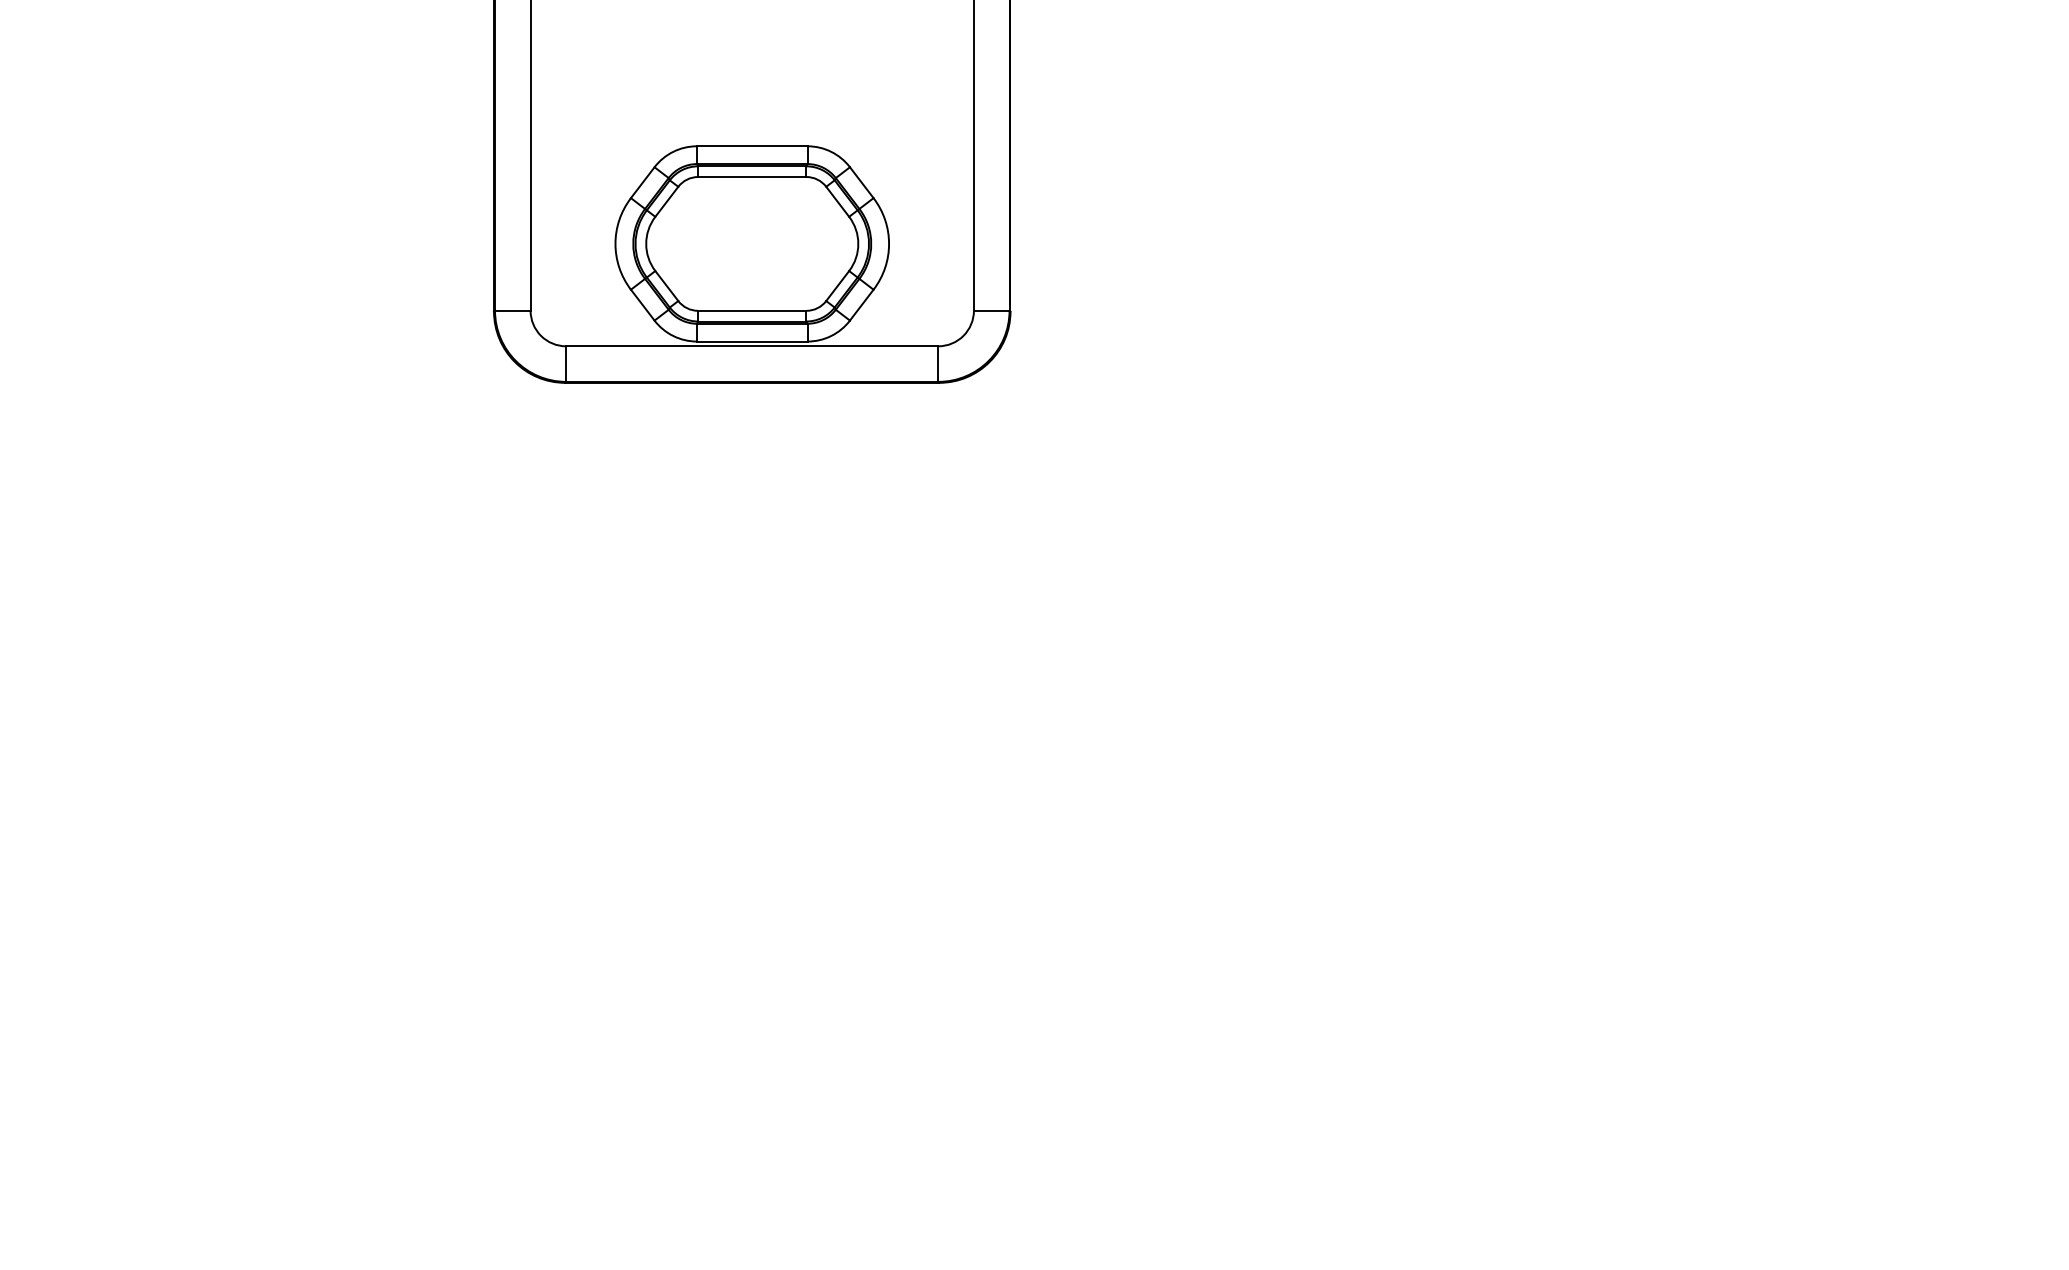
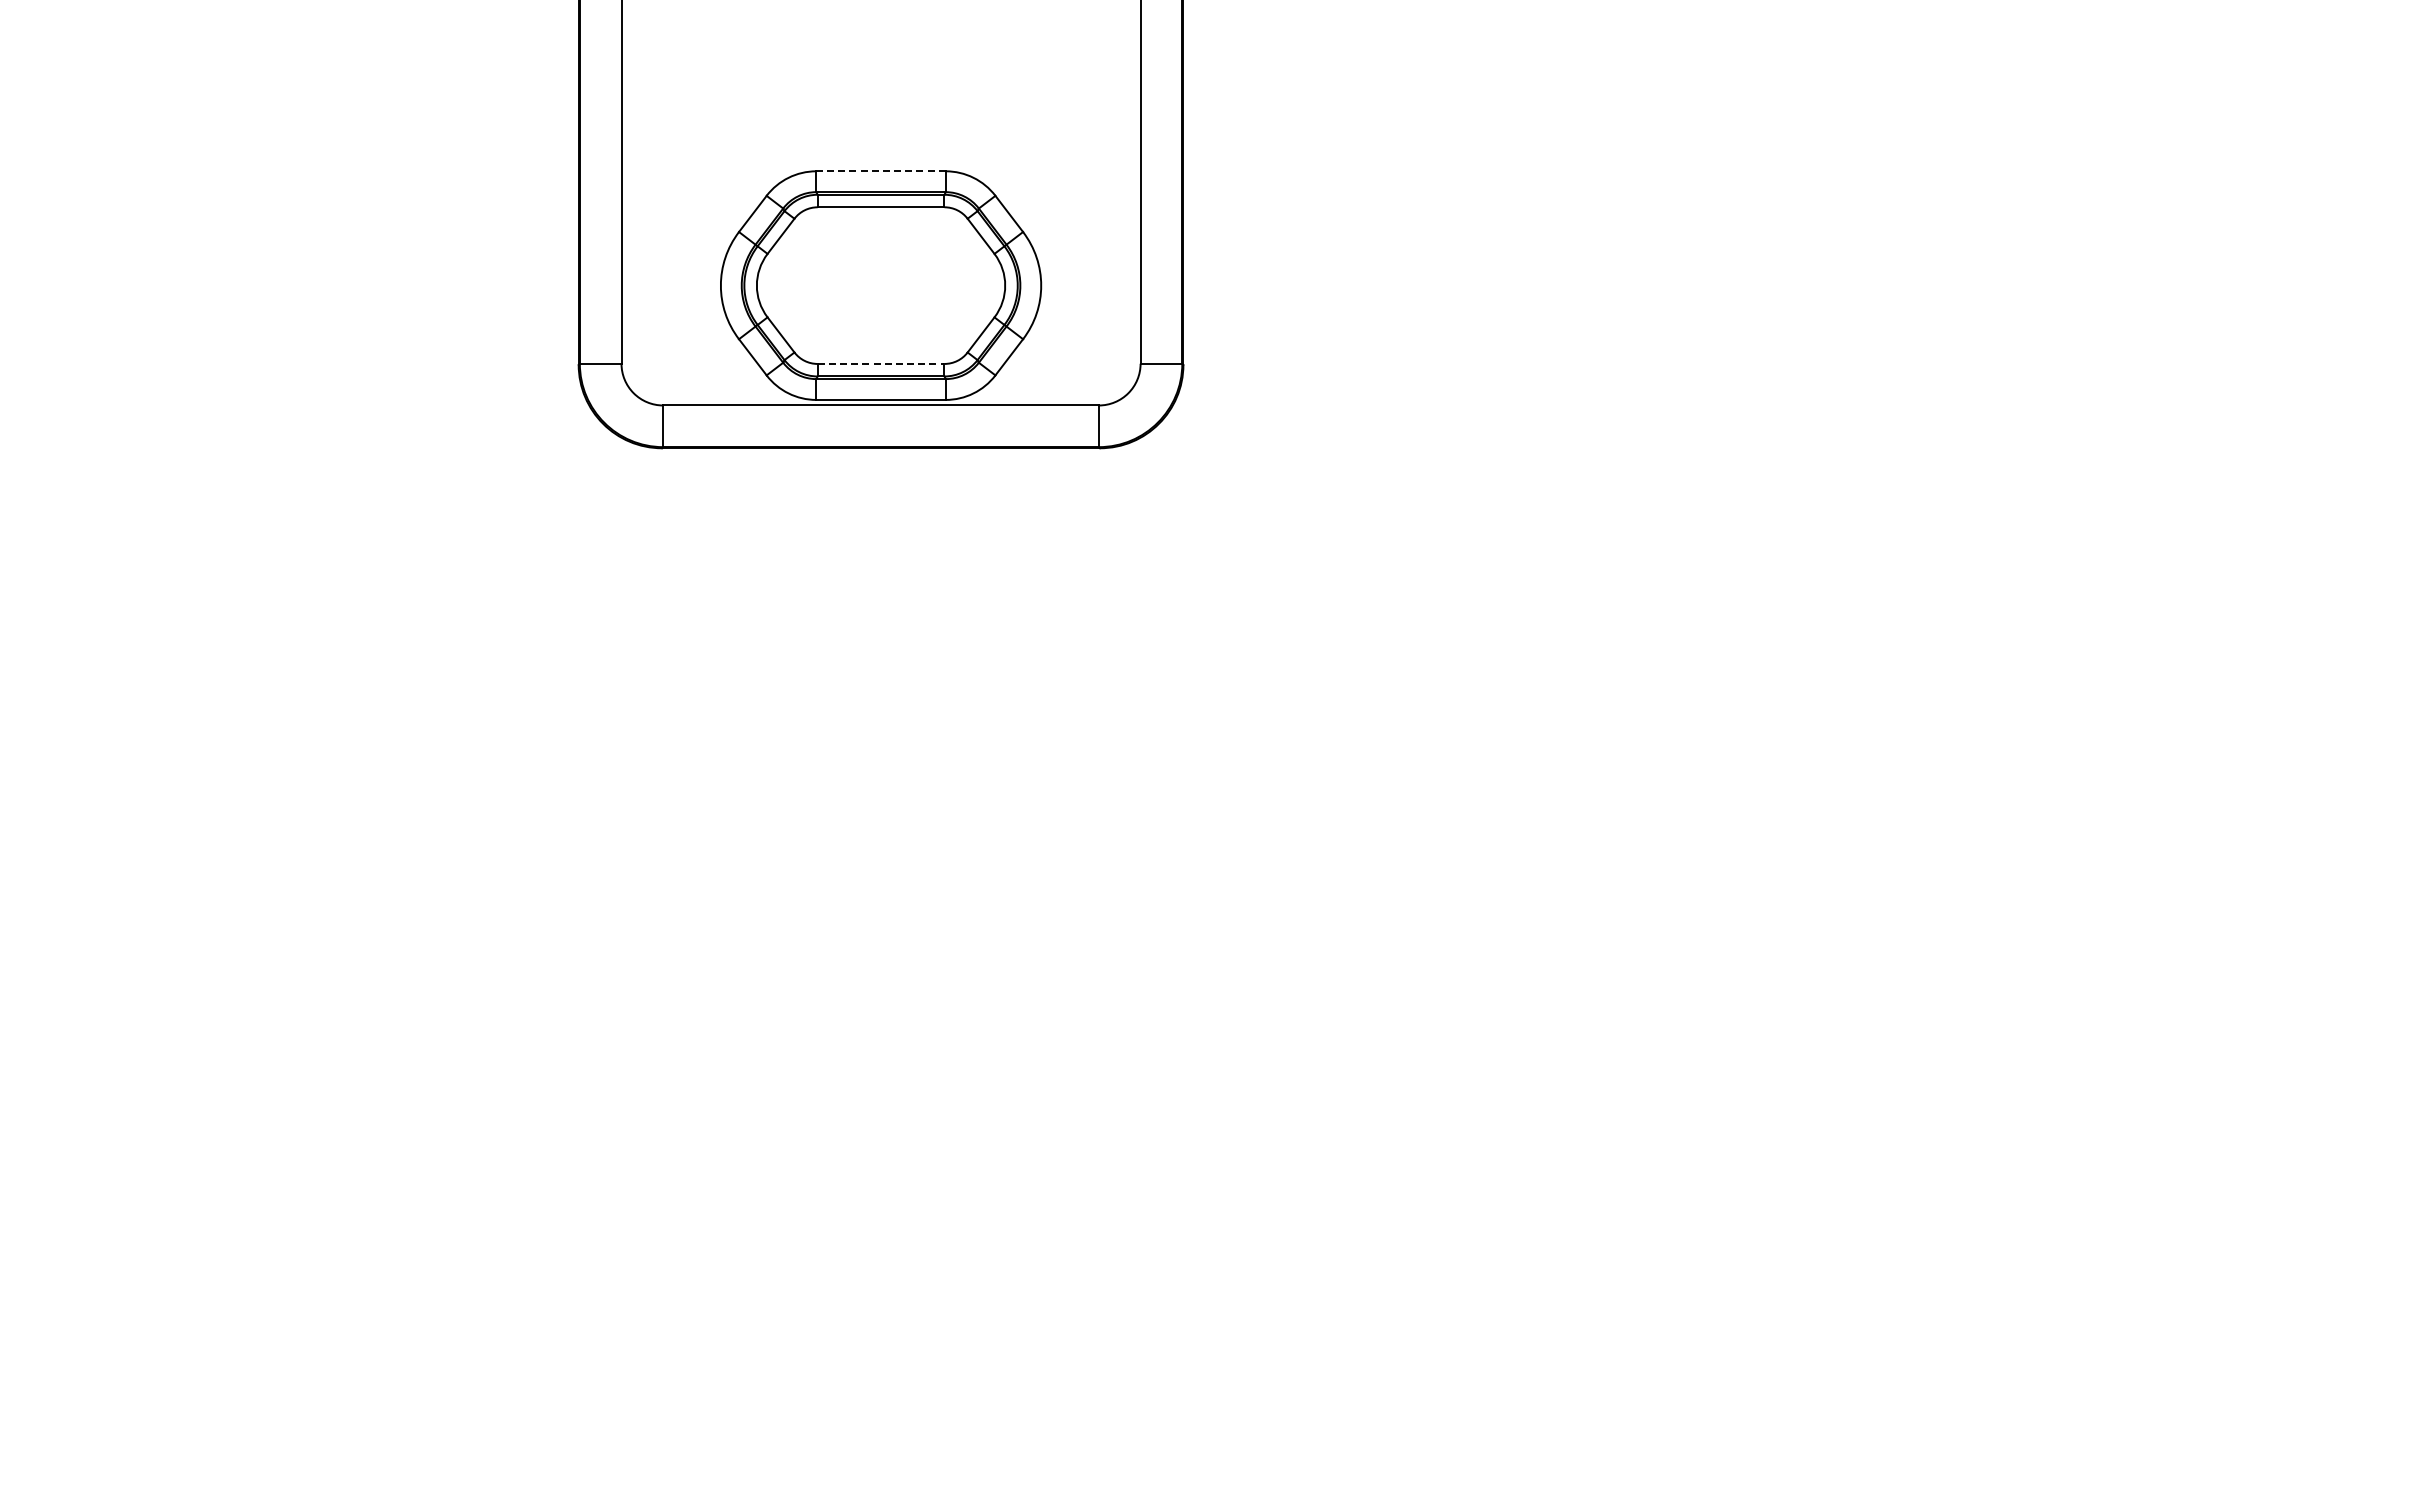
line: (752, 146) -> (881, 171), solid -> dashed
line: (752, 310) -> (881, 363), solid -> dashed

